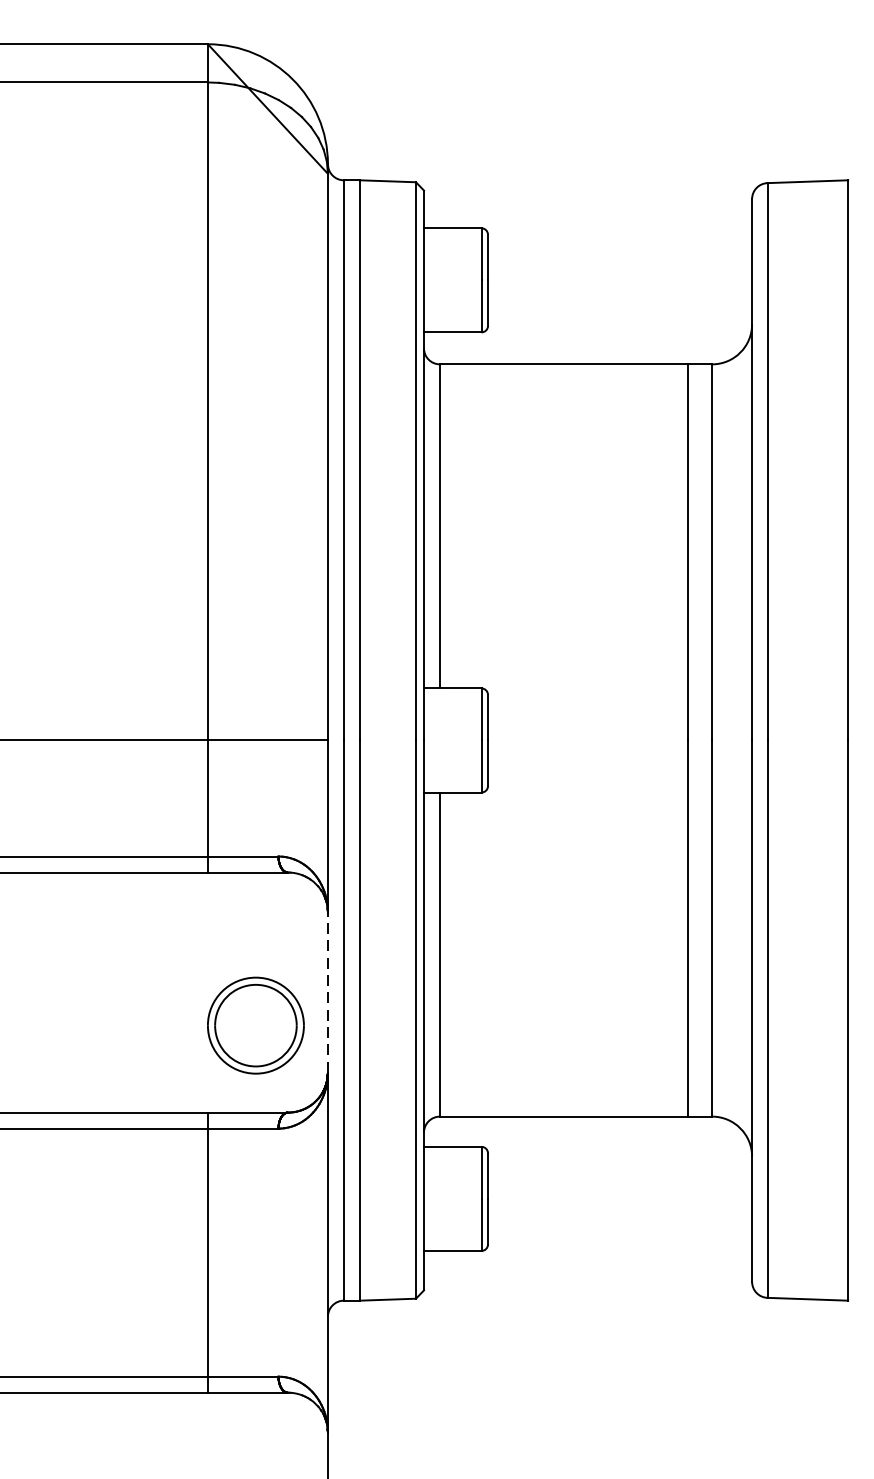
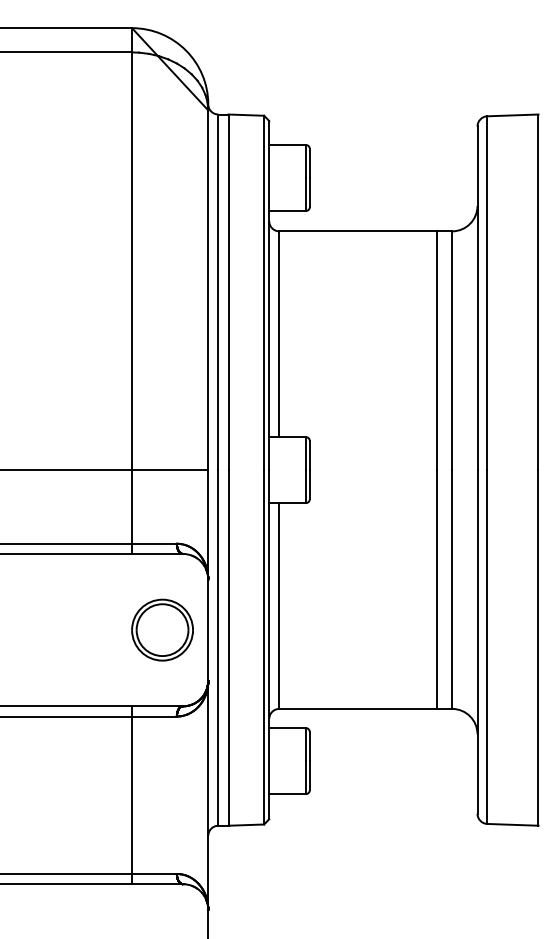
line: (328, 993) -> (208, 630), dashed -> solid
part: (255, 1024) -> (162, 629), moved

